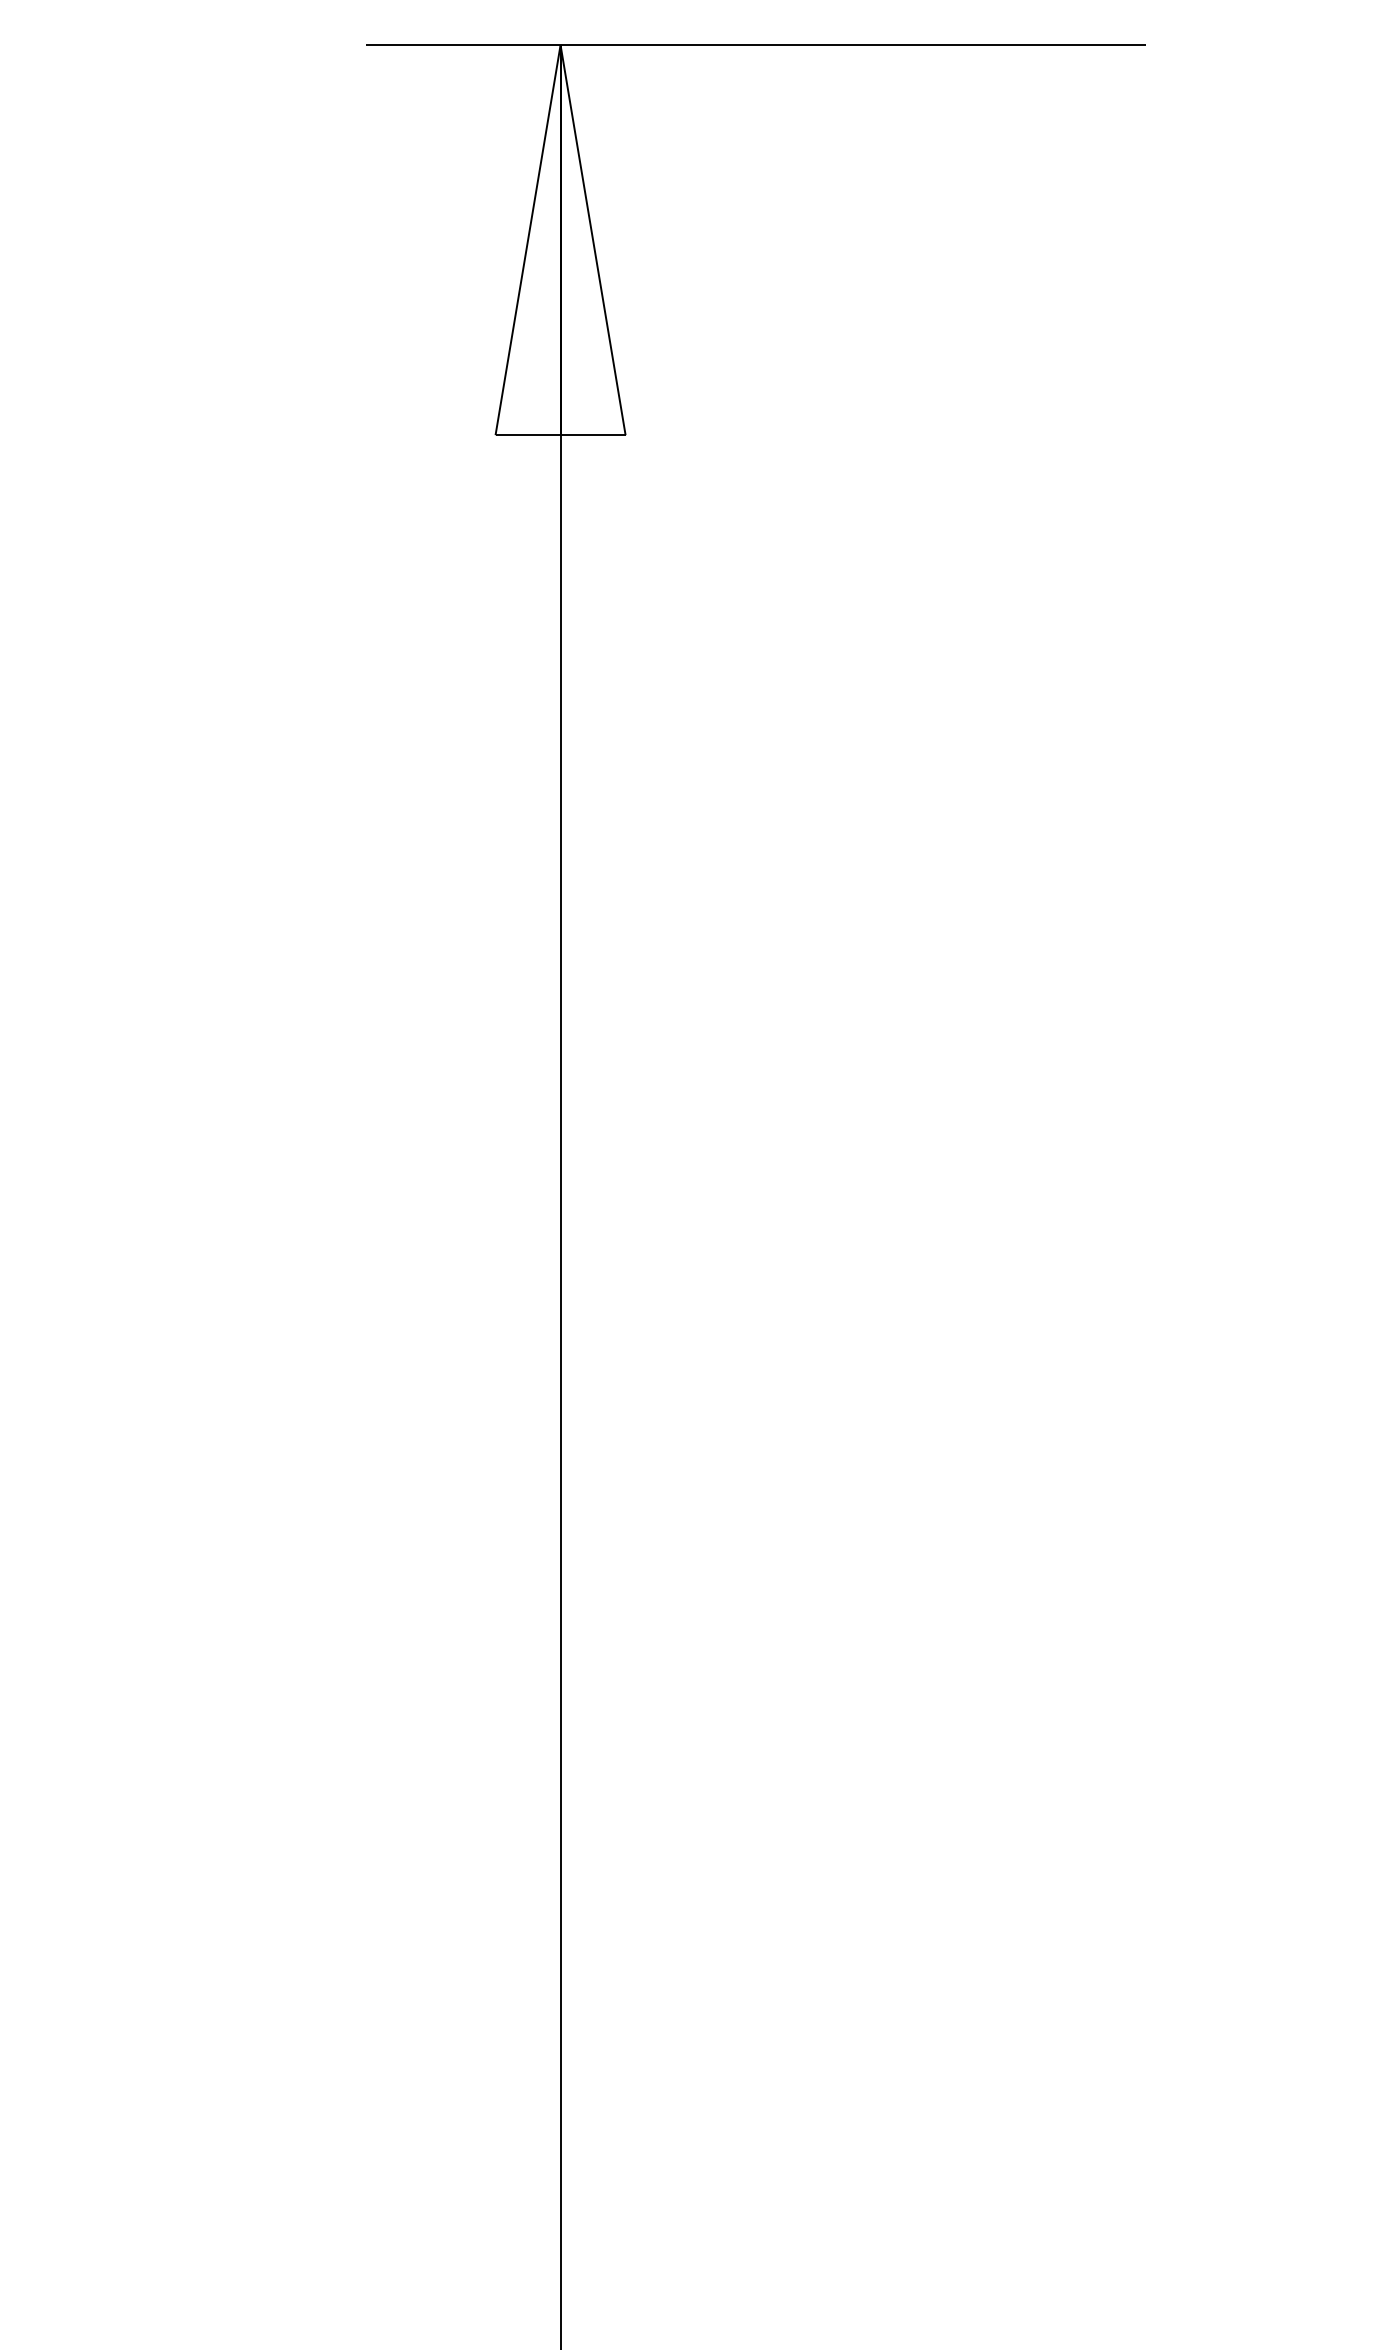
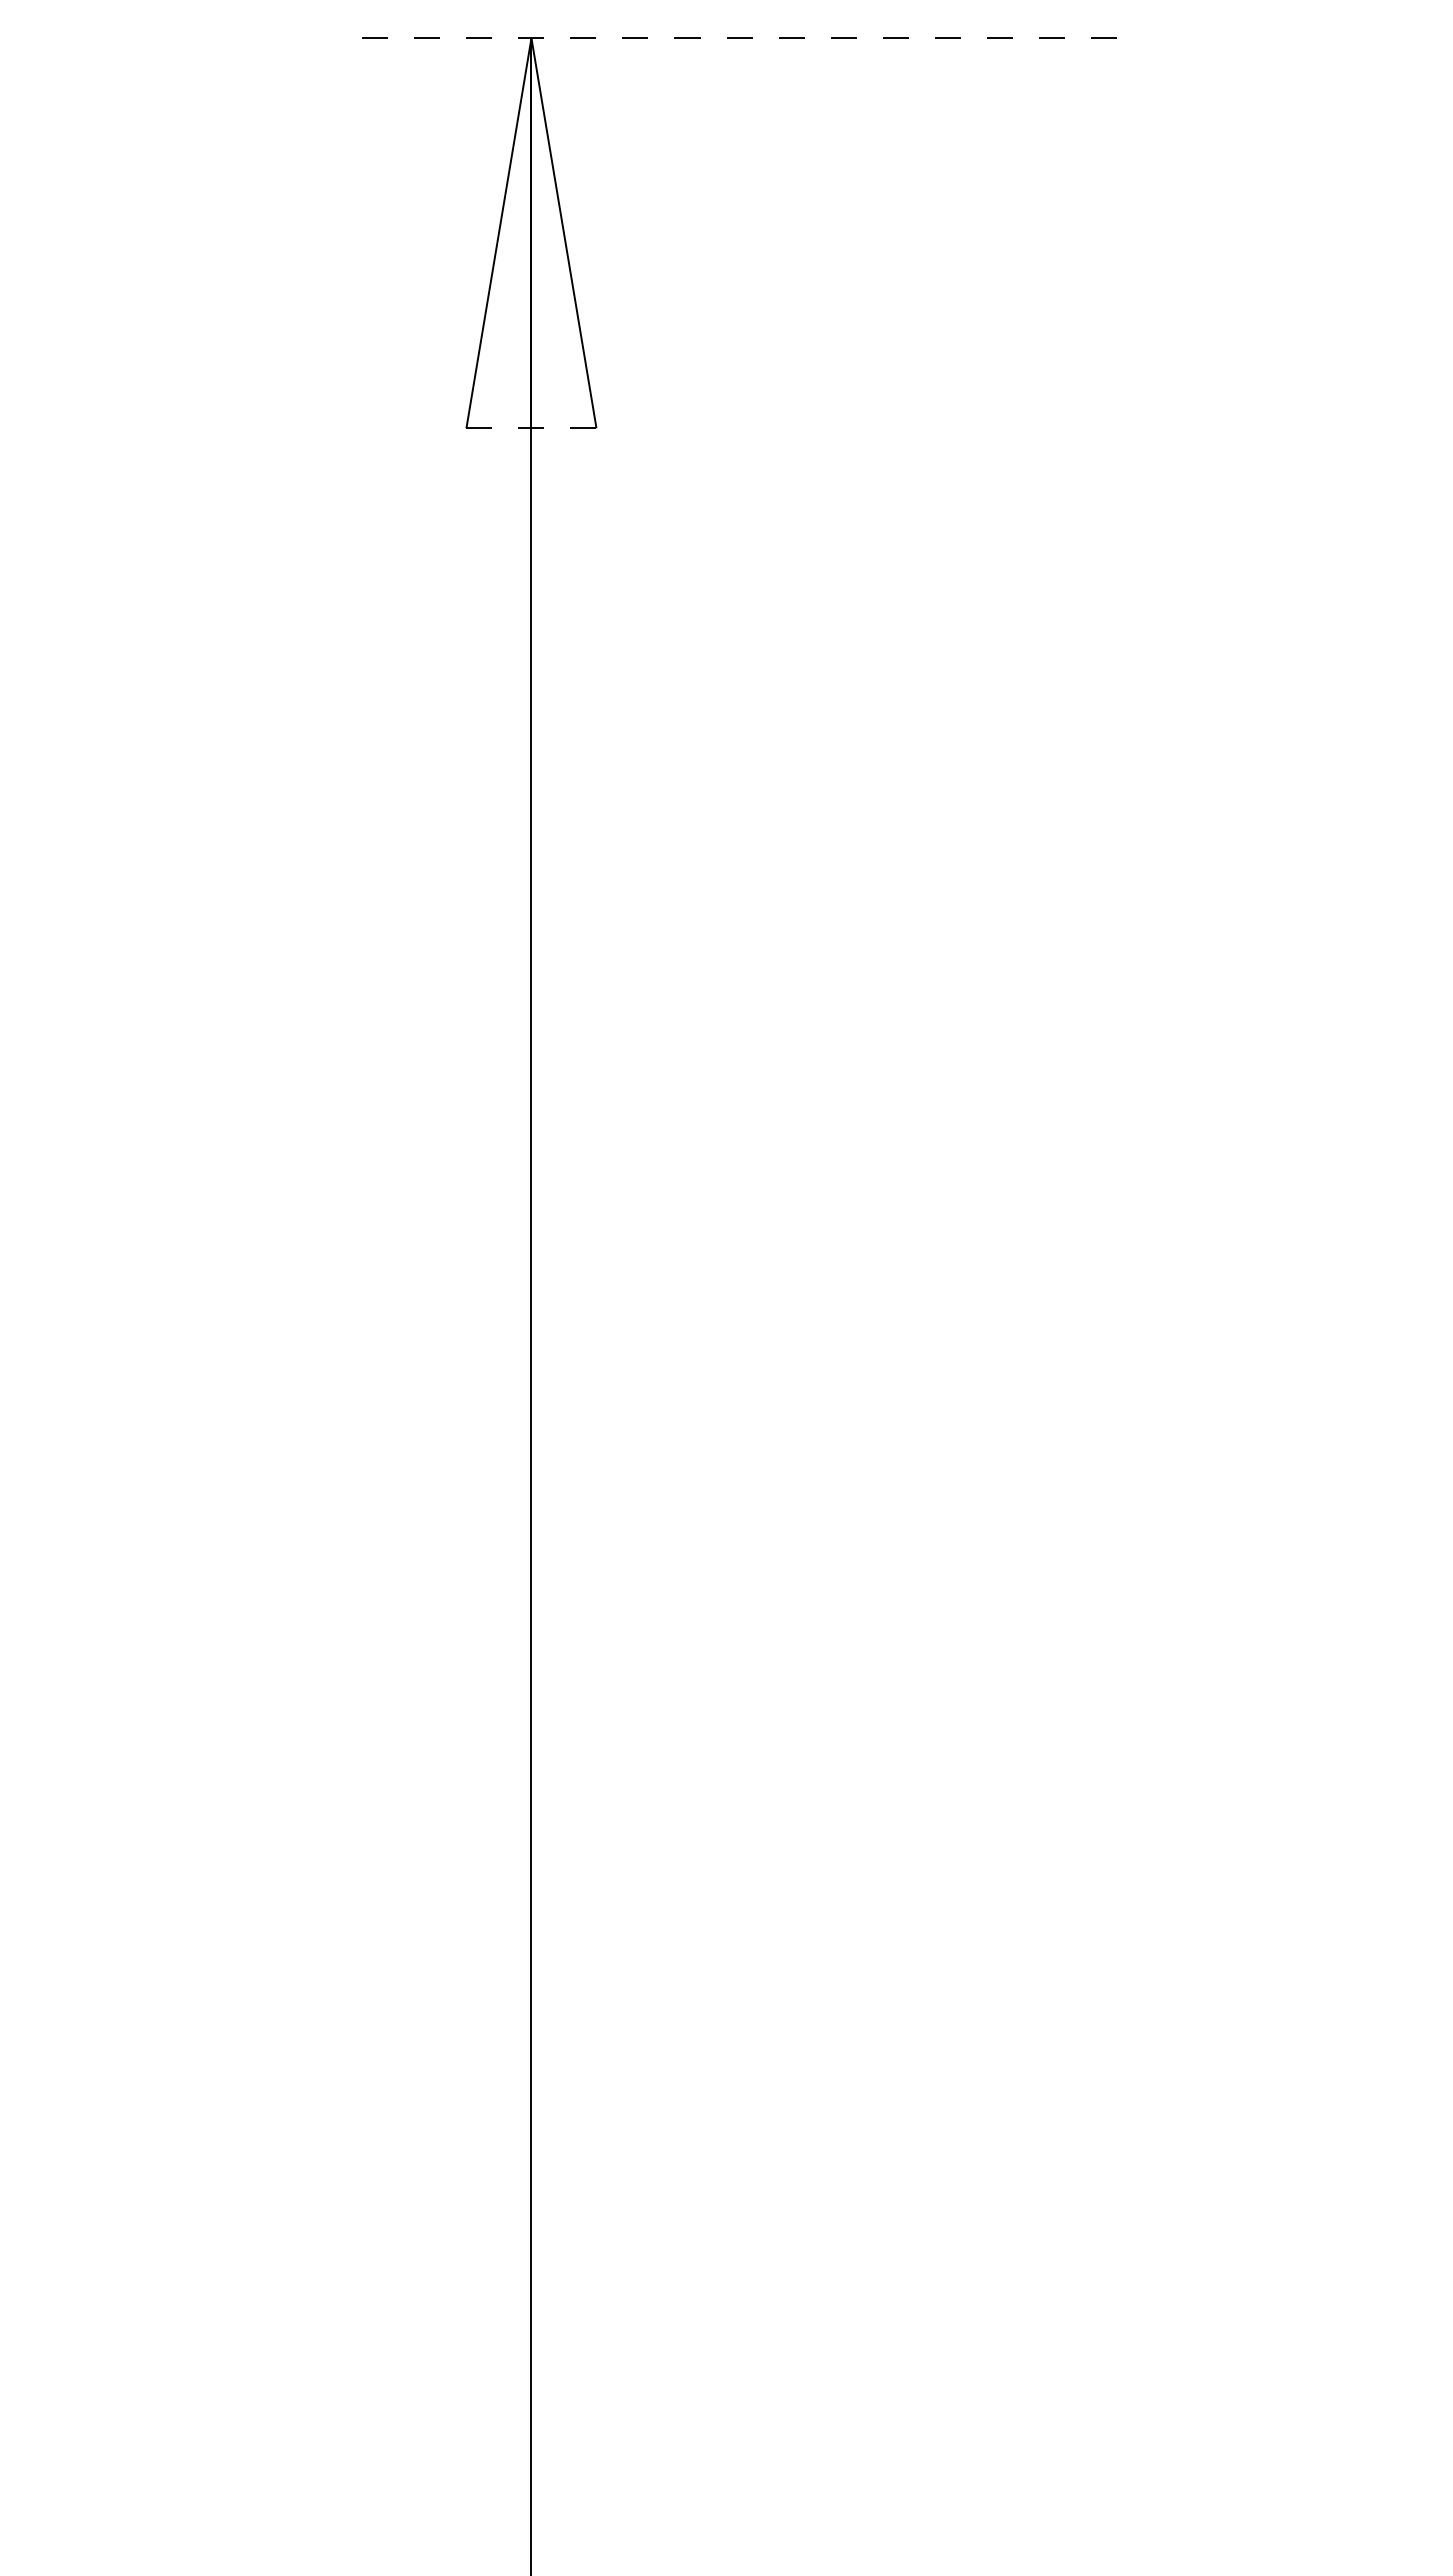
line: (755, 45) -> (726, 38), solid -> dashed
line: (560, 435) -> (531, 428), solid -> dashed

